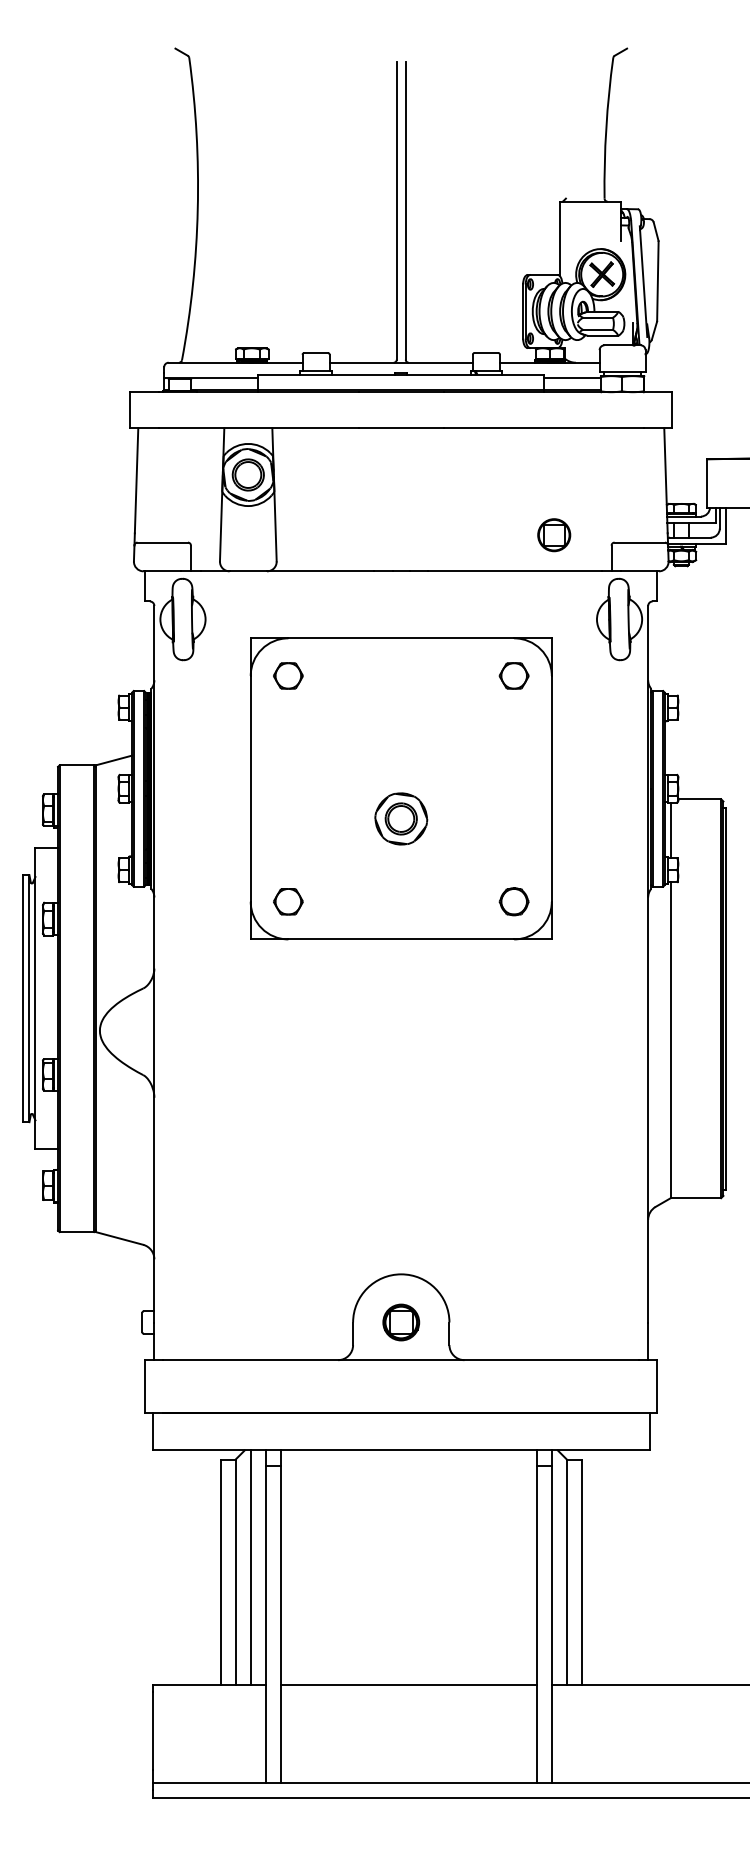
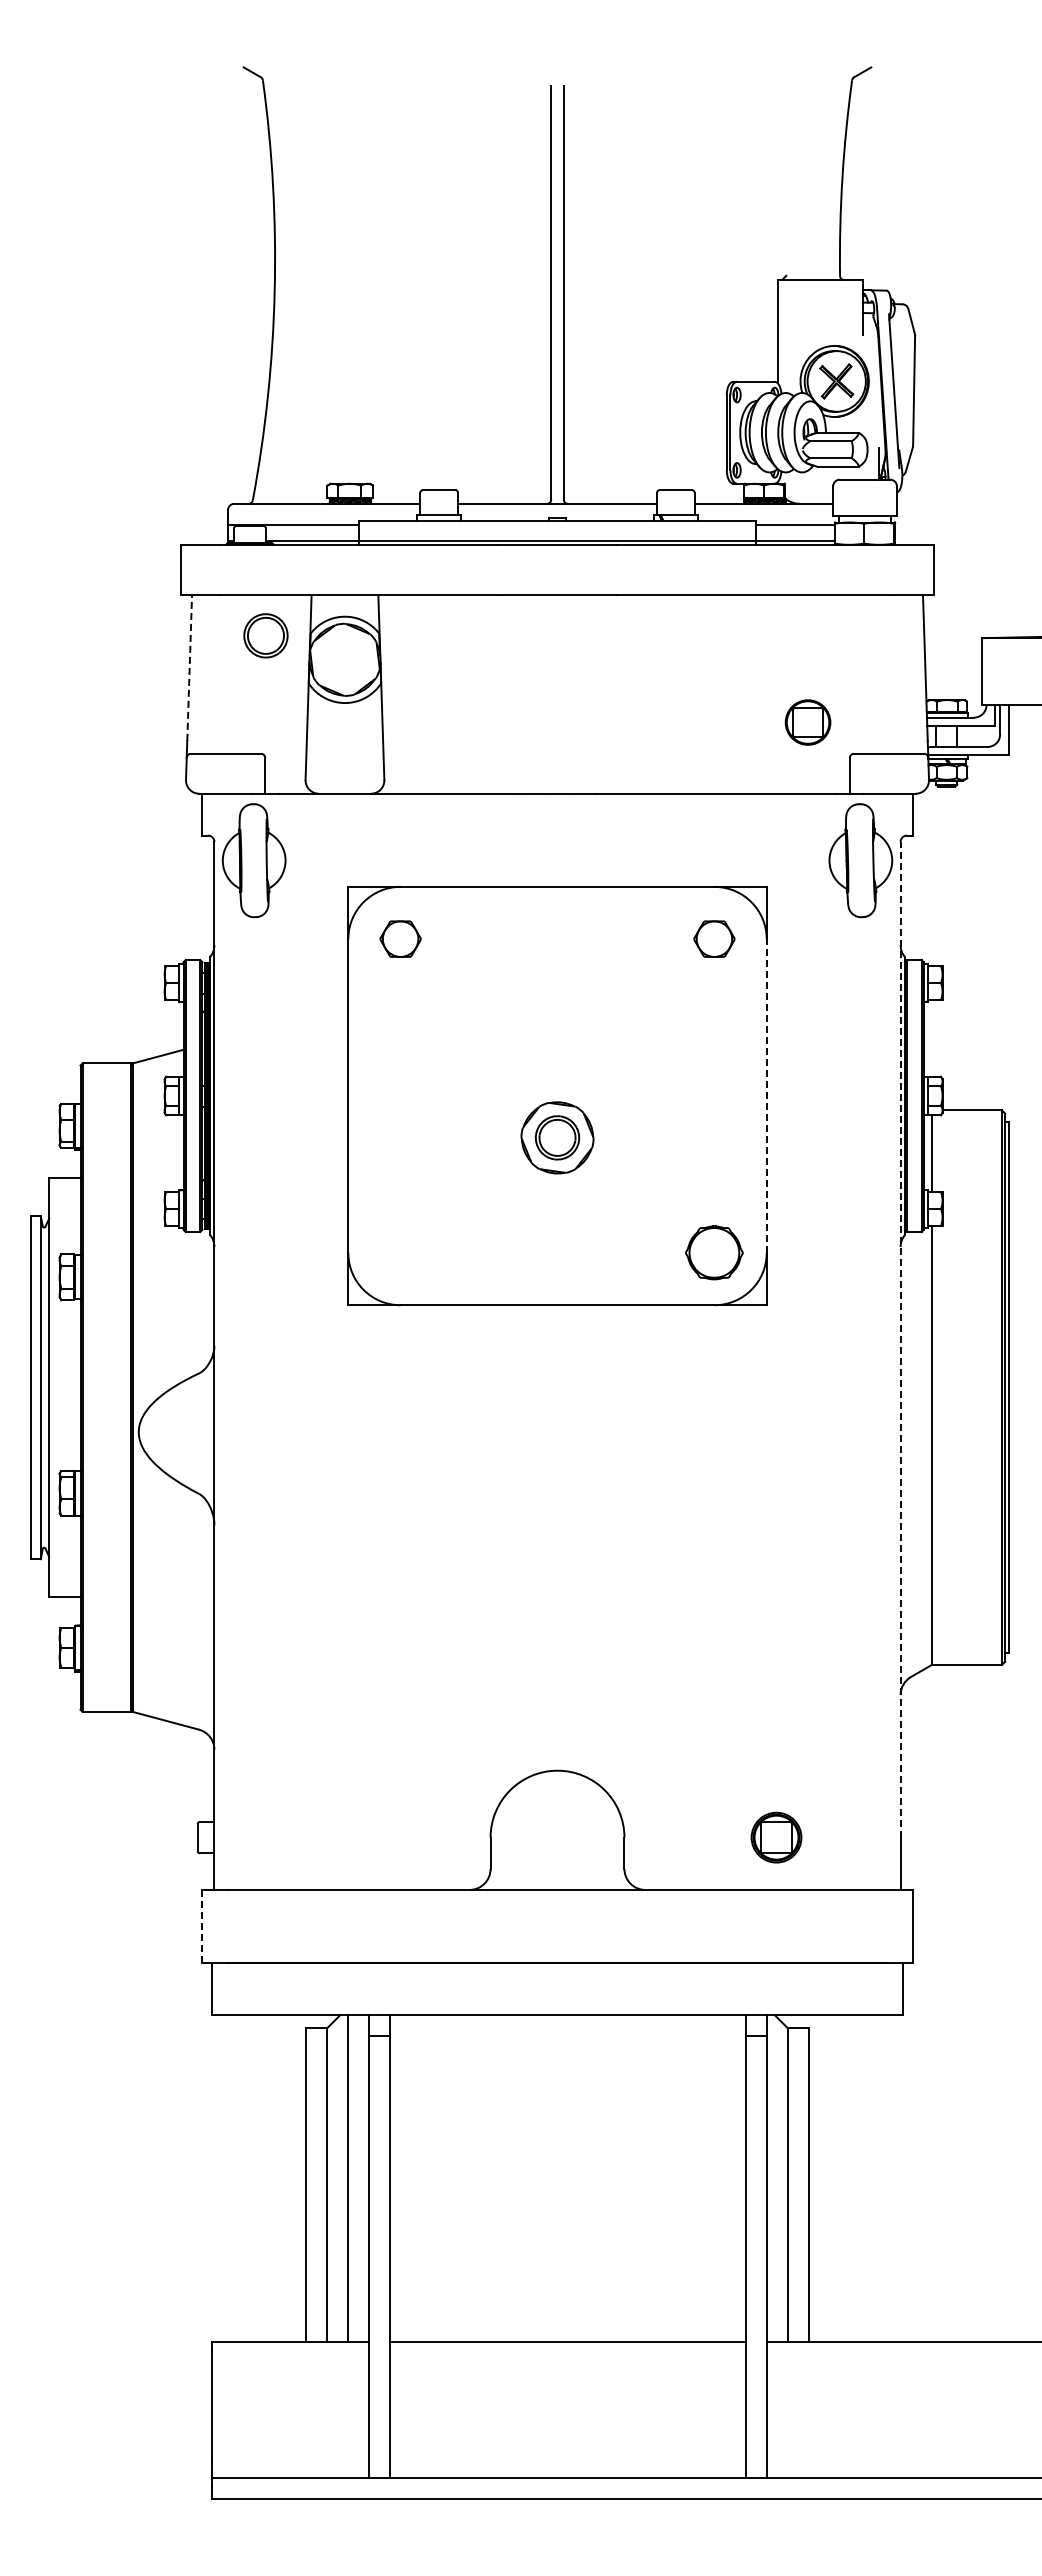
part: (247, 474) -> (265, 635), moved
line: (136, 480) -> (189, 667), solid -> dashed
part: (553, 535) -> (807, 722), moved
line: (551, 789) -> (766, 1096), solid -> dashed
part: (288, 901) -> (400, 1252), removed
part: (514, 901) -> (714, 1252), size x1.4
line: (648, 964) -> (900, 1339), solid -> dashed
part: (401, 1322) -> (776, 1837), moved
line: (145, 1386) -> (201, 1926), solid -> dashed

